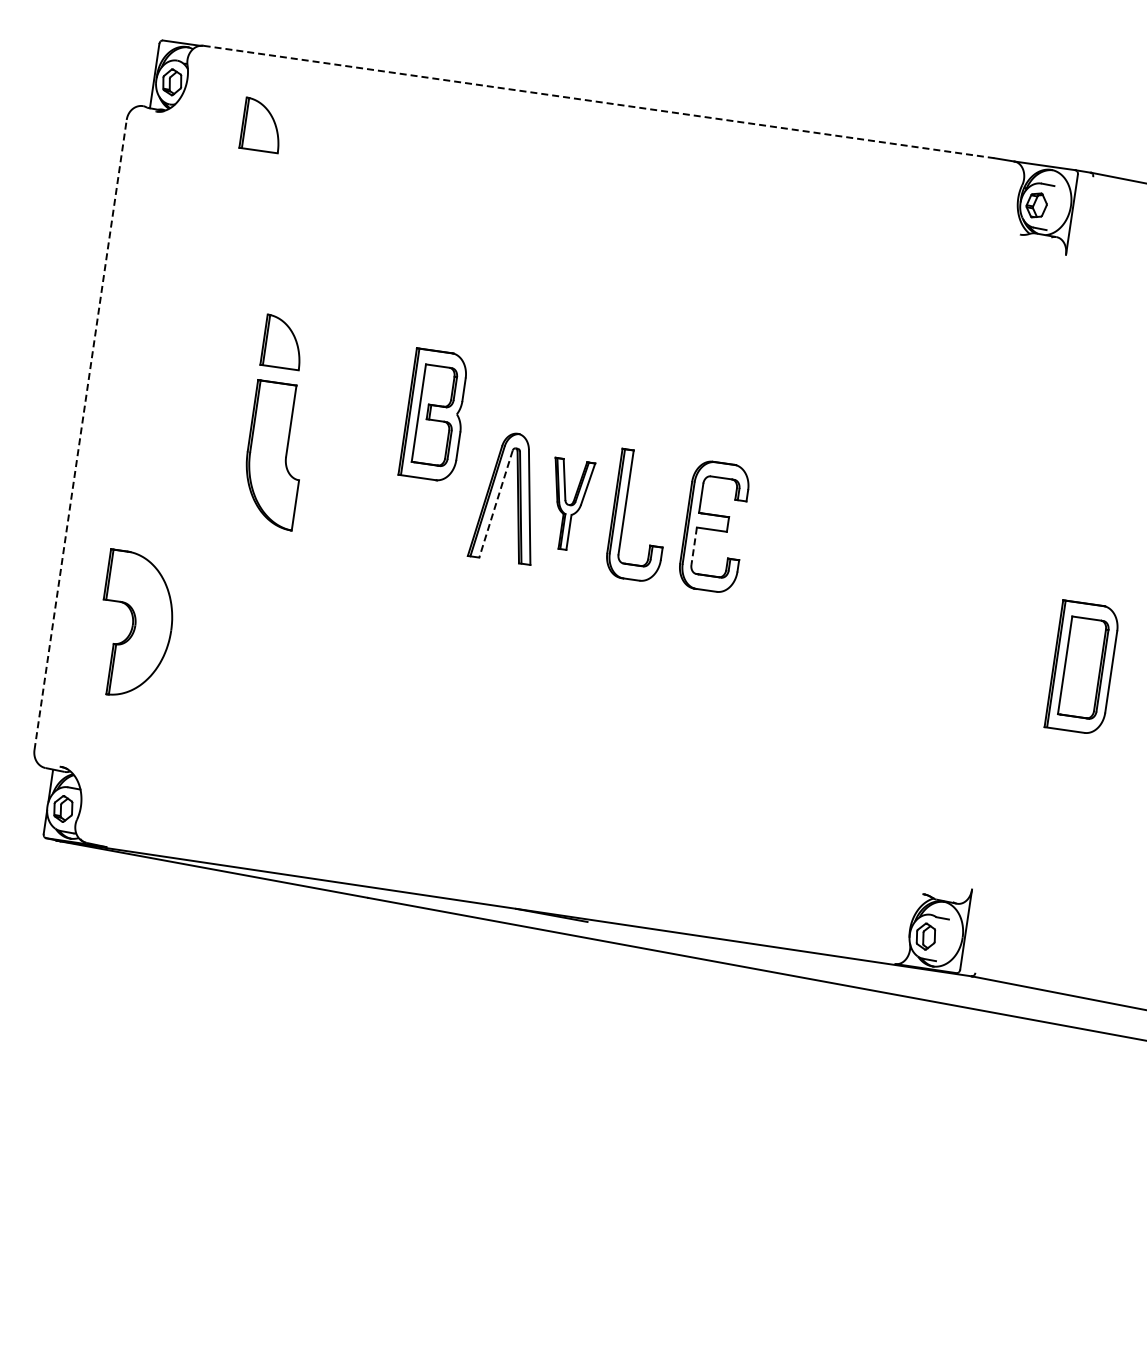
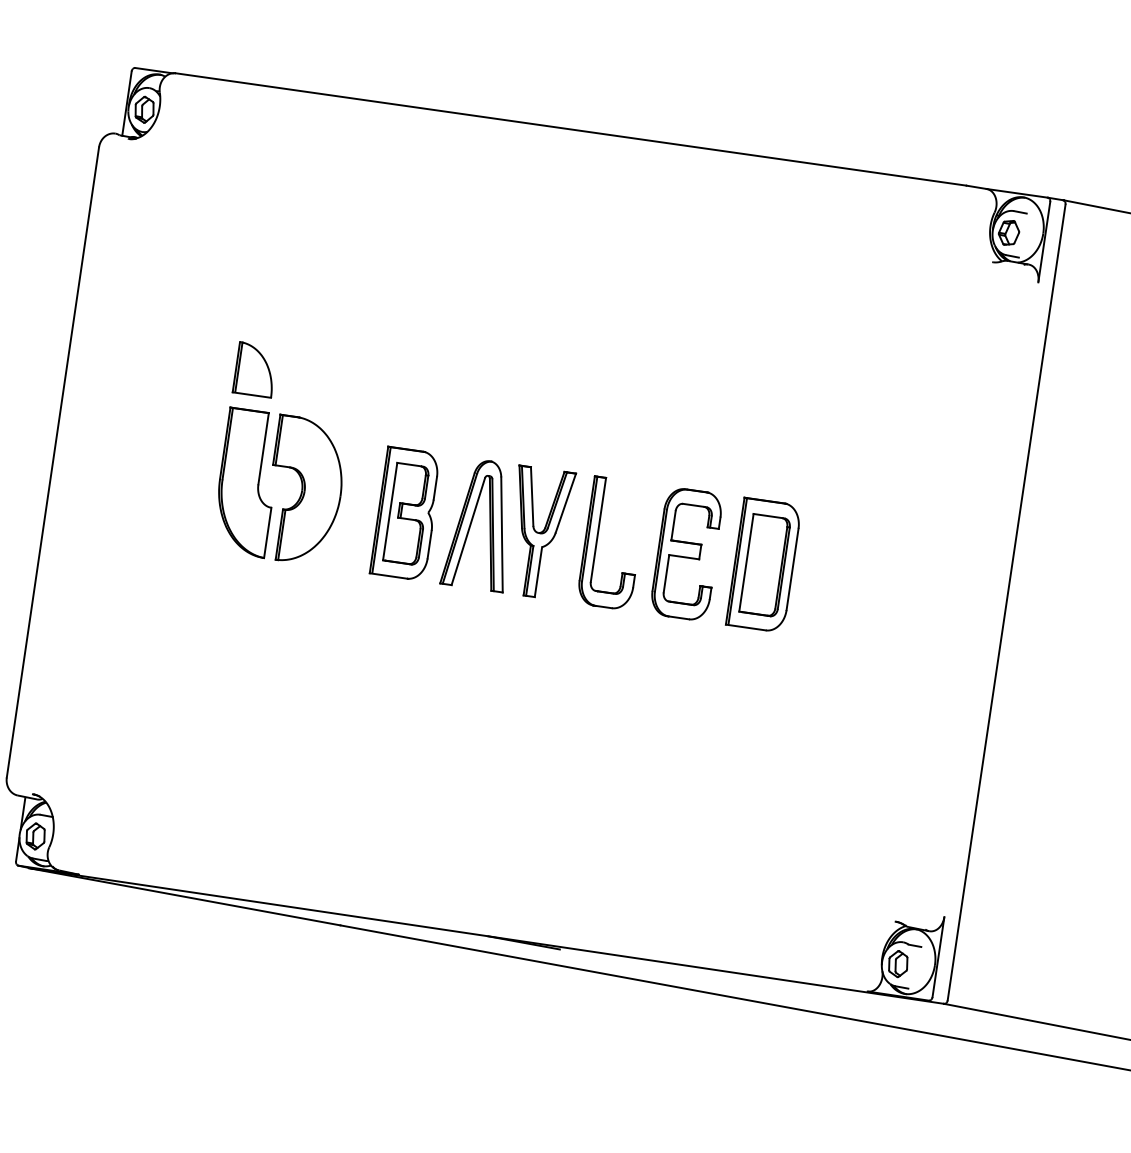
line: (599, 102) -> (571, 129), dashed -> solid
part: (258, 125) -> (230, 152), removed
part: (431, 414) -> (402, 512), moved
line: (80, 434) -> (52, 461), dashed -> solid
part: (575, 503) -> (547, 530), size x1.43
line: (495, 504) -> (467, 531), dashed -> solid
line: (694, 546) -> (666, 573), dashed -> solid
line: (1034, 574) -> (1006, 601), added
part: (137, 621) -> (306, 486), moved
part: (1080, 666) -> (761, 563), moved

